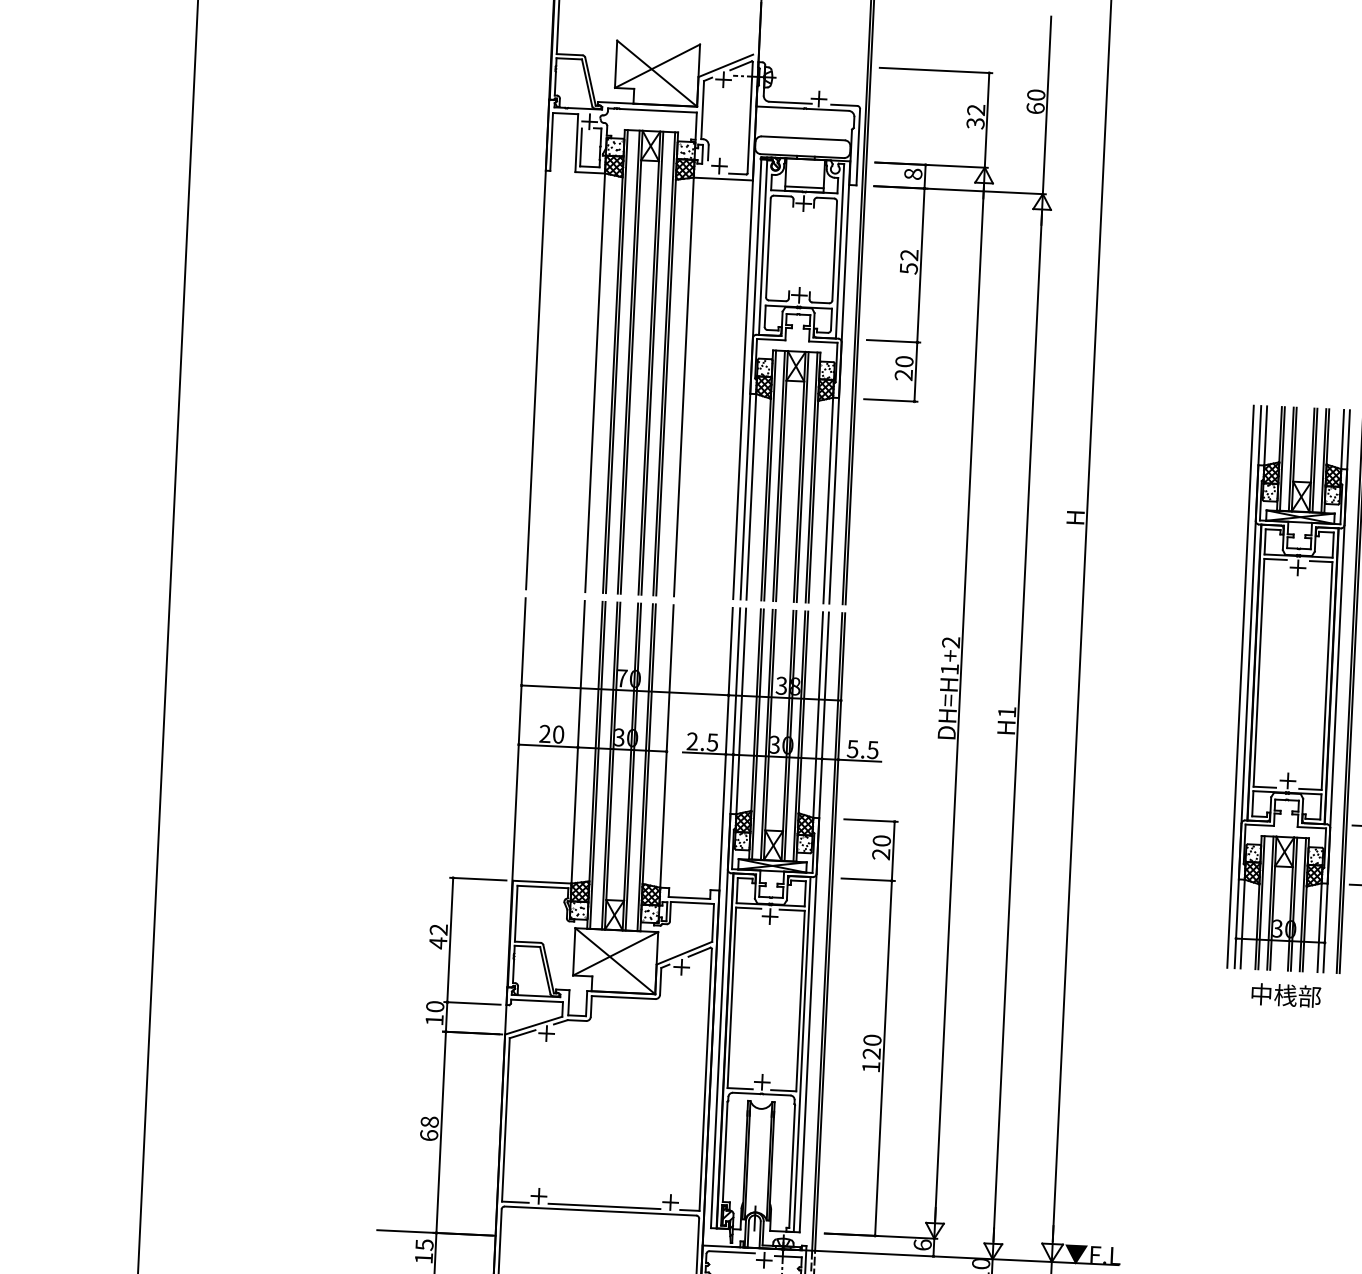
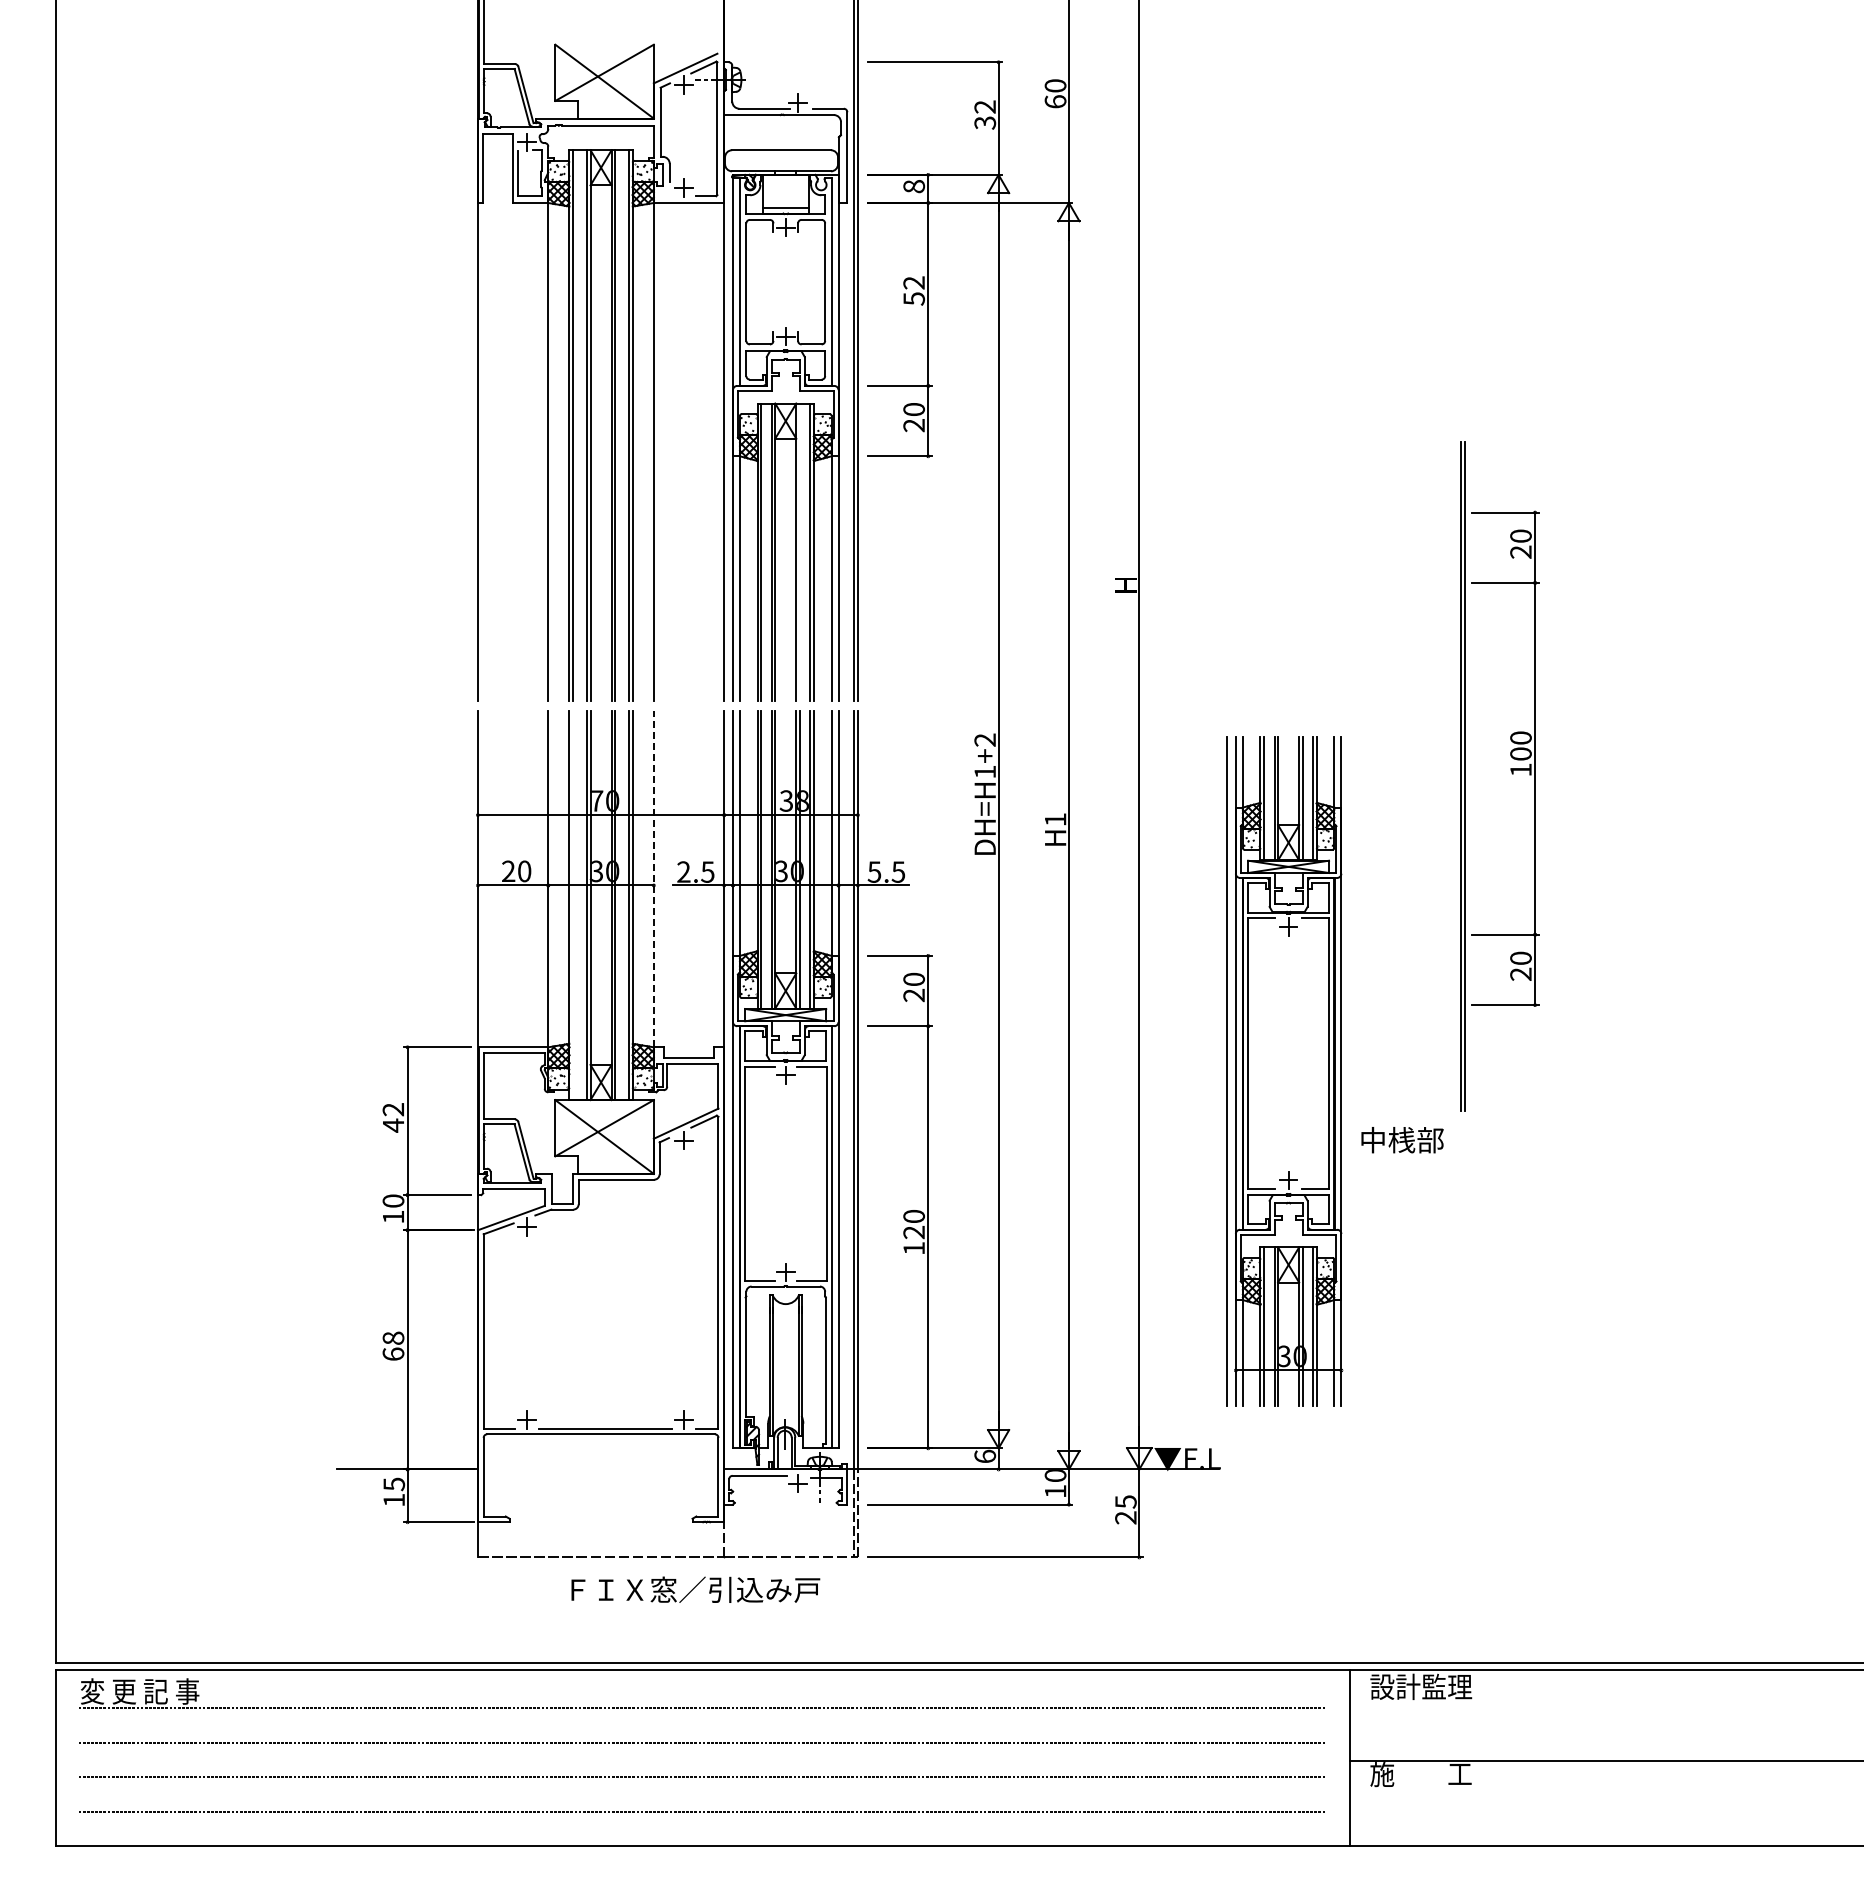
line: (802, 476) -> (799, 551), removed
part: (1288, 689) -> (1284, 1071), moved
line: (666, 746) -> (653, 879), solid -> dashed
line: (597, 765) -> (572, 905), removed

